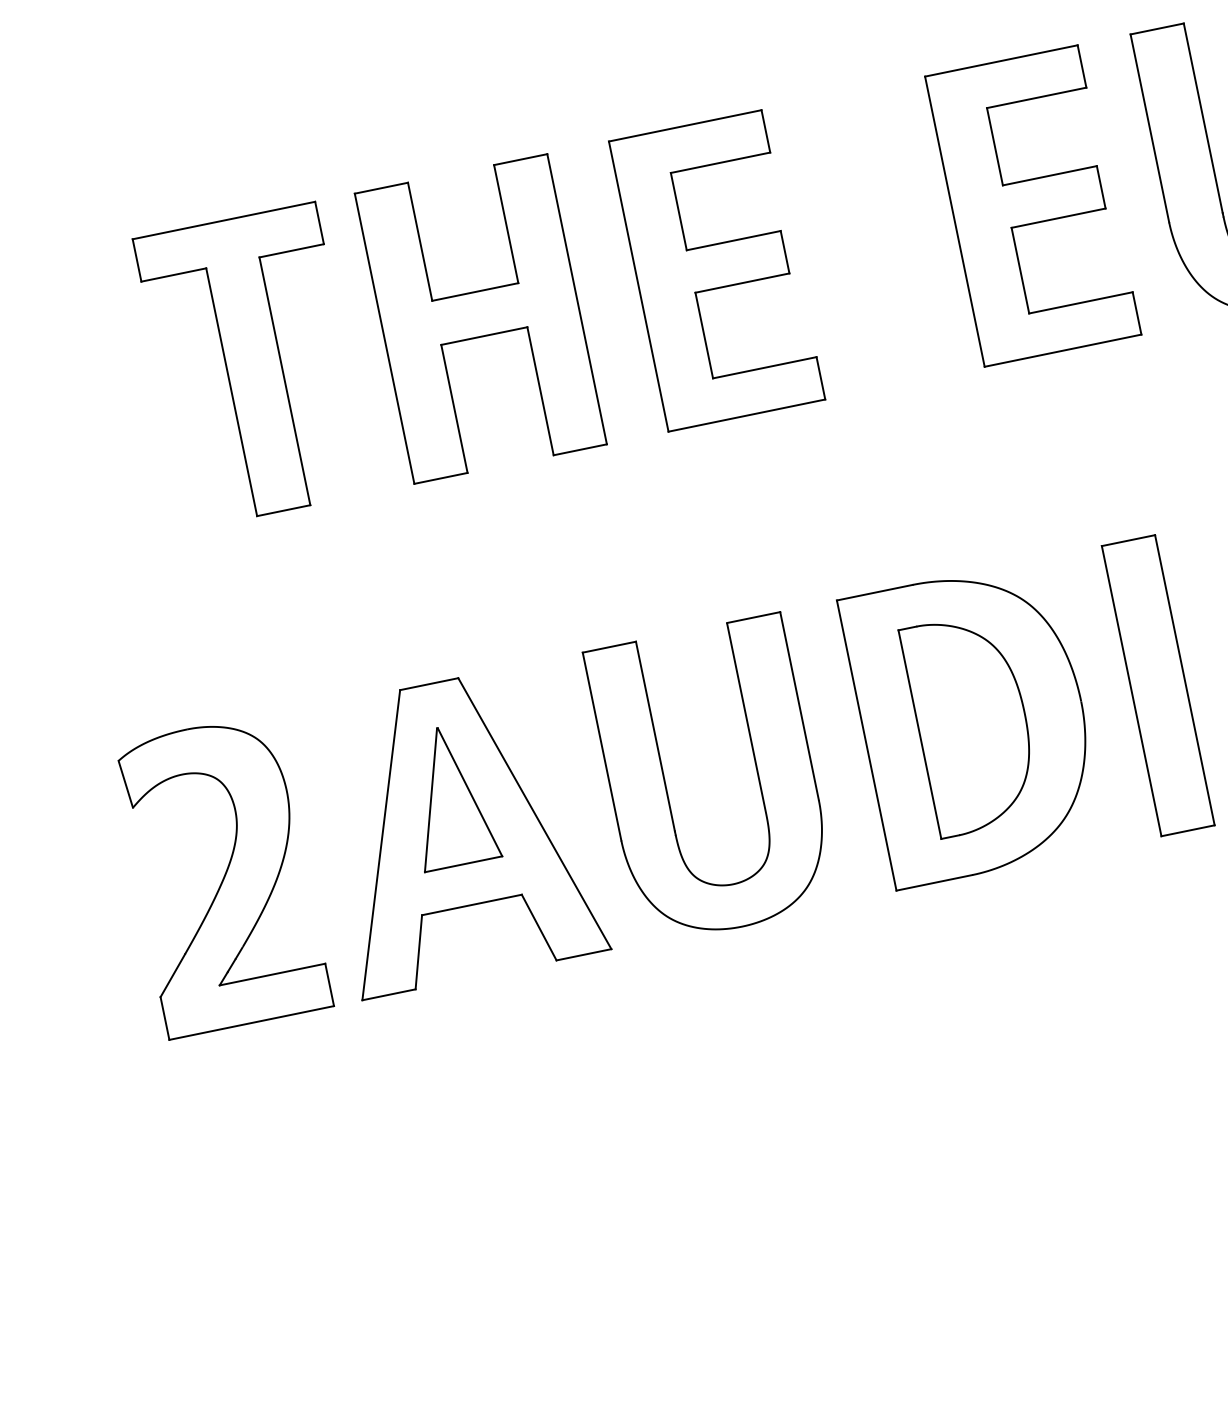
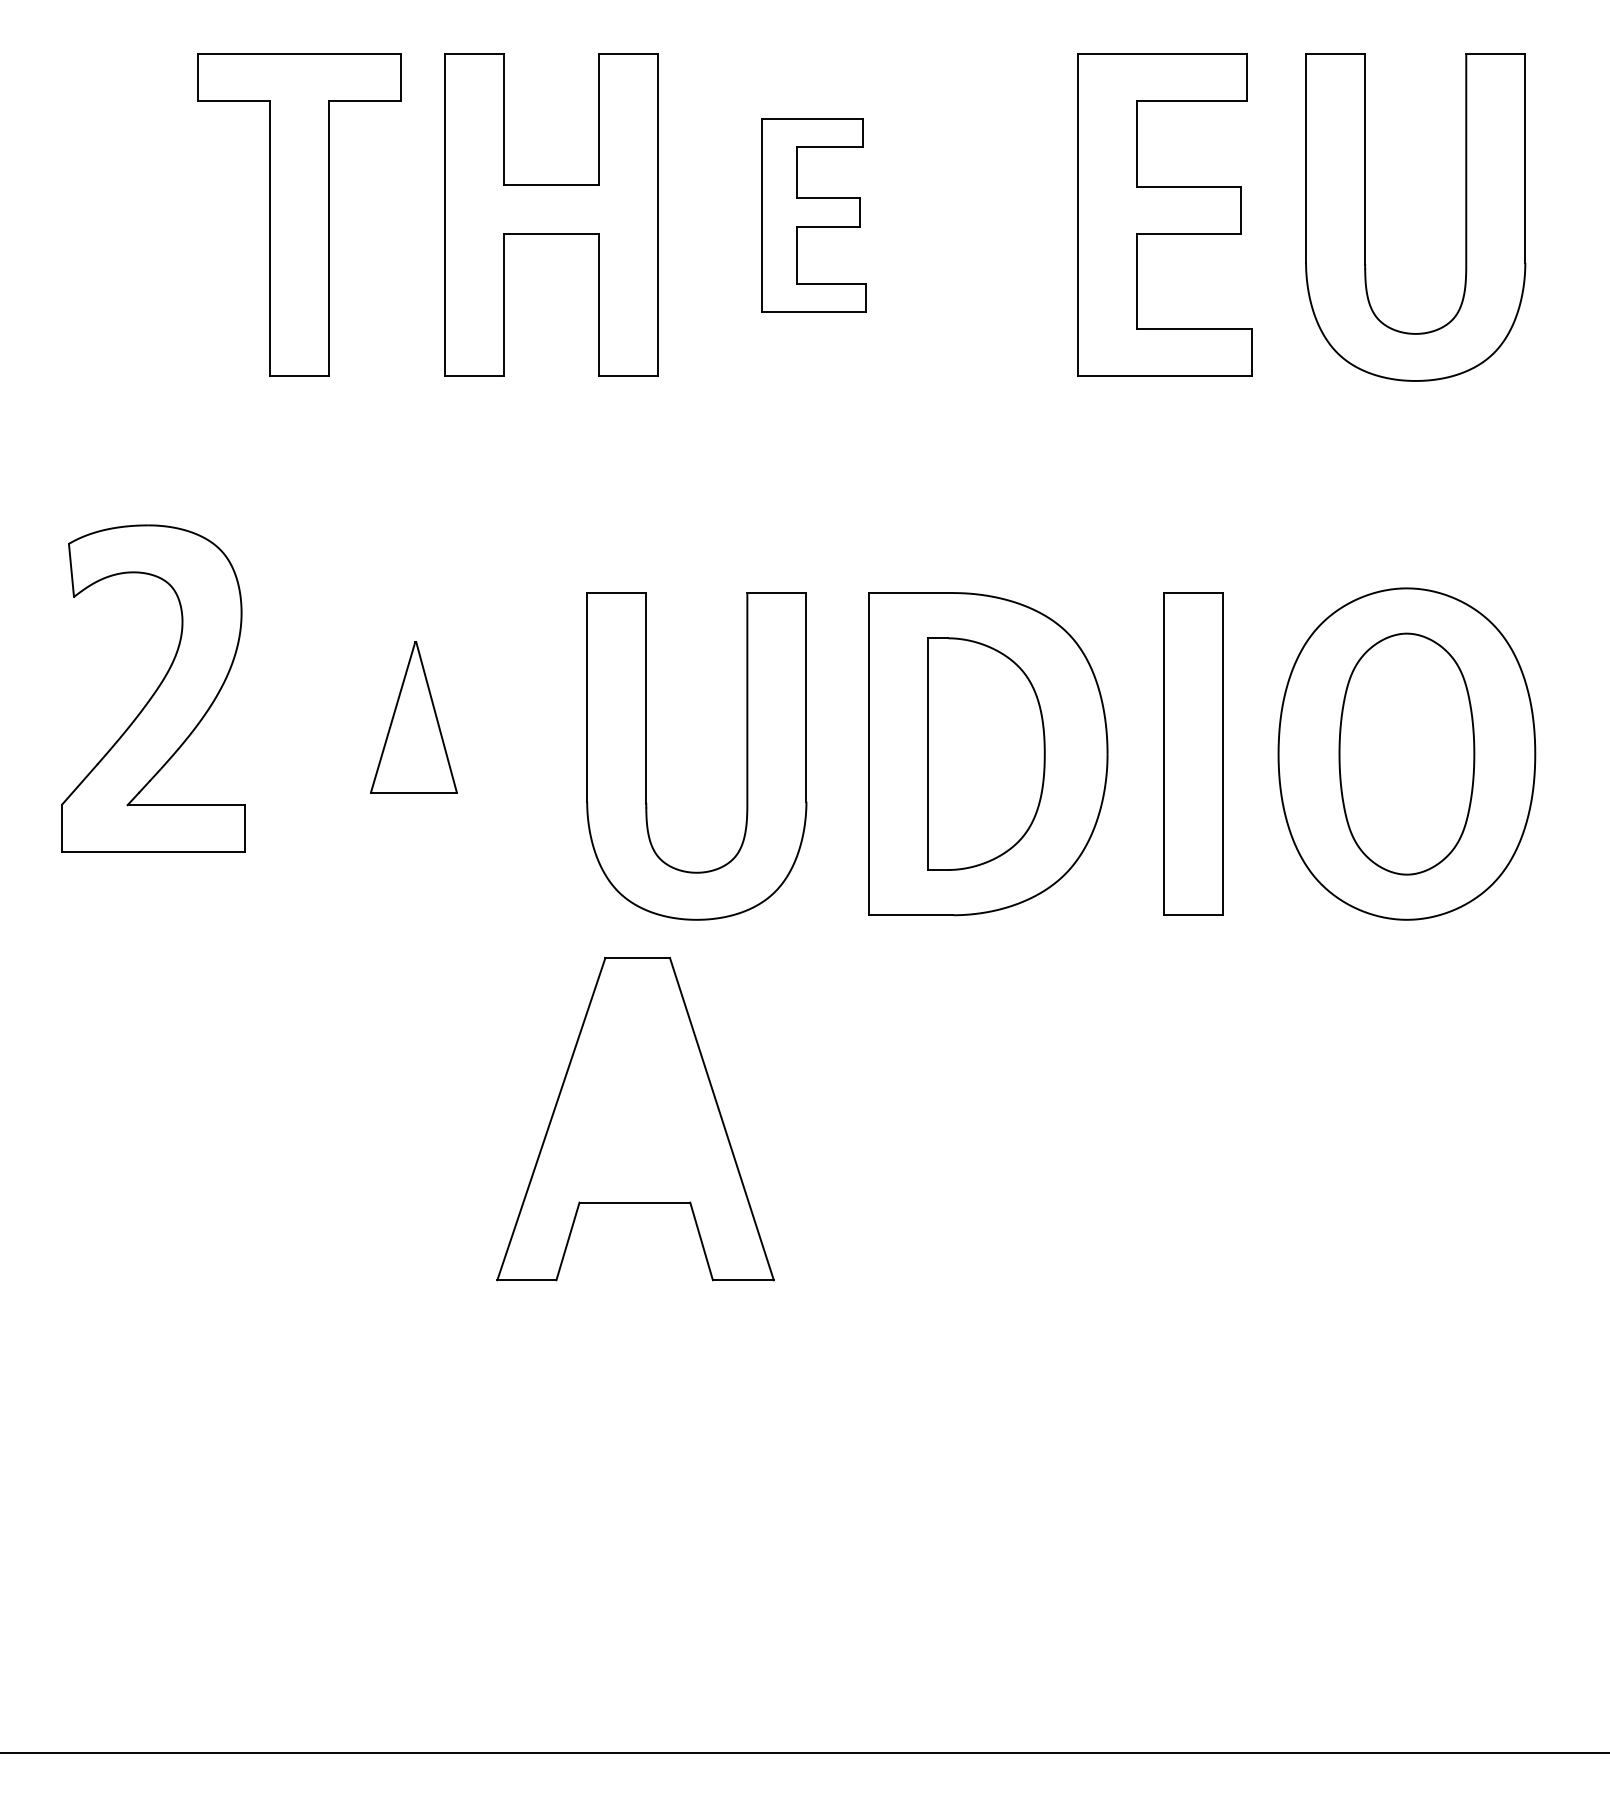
part: (716, 269) -> (813, 214), size x0.6
part: (457, 829) -> (635, 1119), moved
part: (221, 875) -> (153, 688), moved

